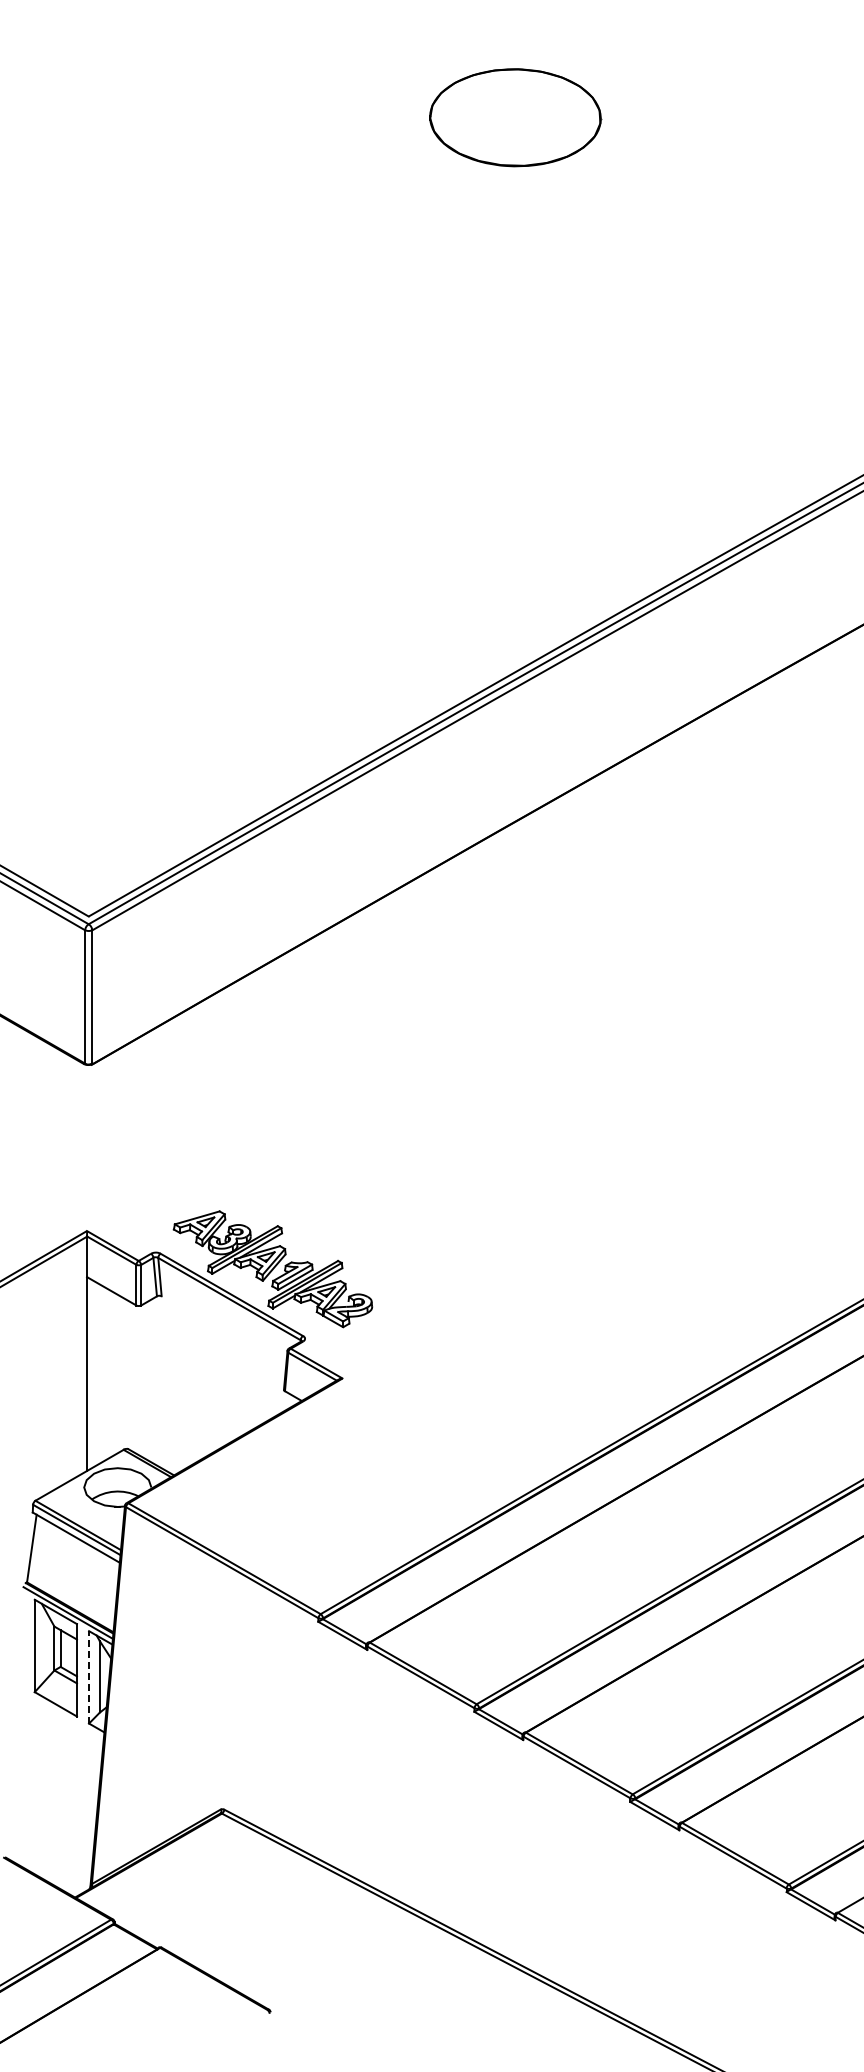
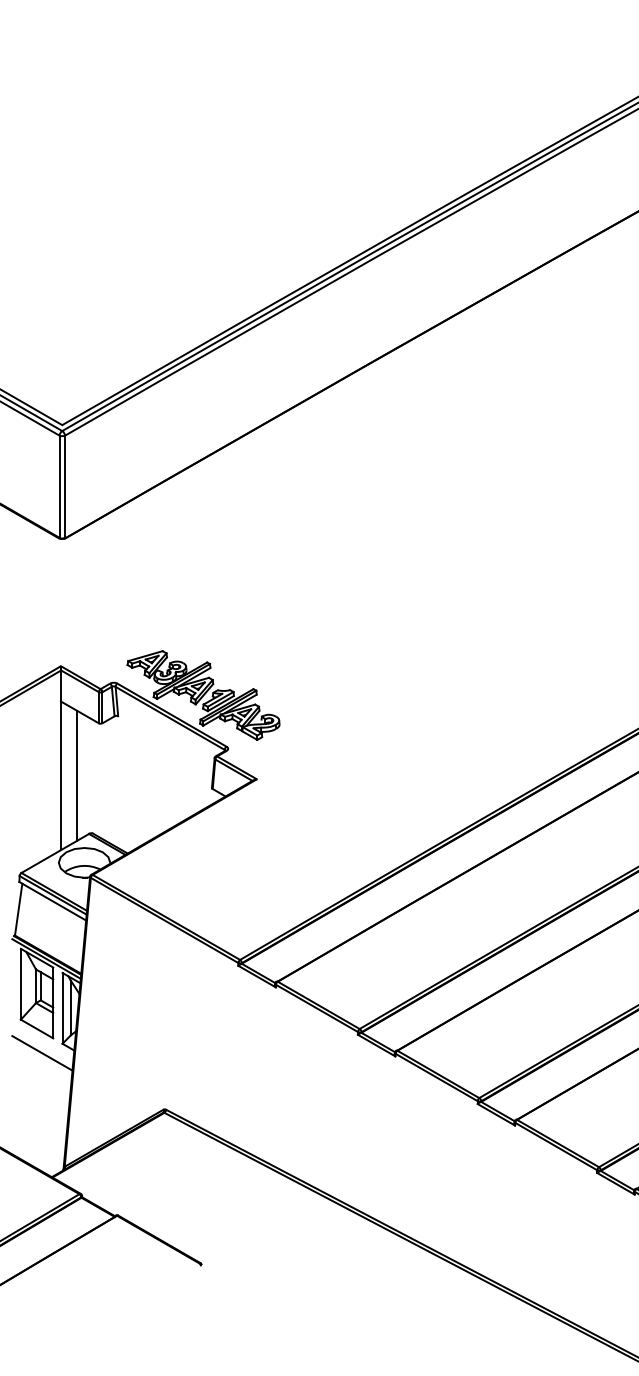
line: (107, 1374) -> (76, 776), added
line: (89, 1676) -> (62, 1007), dashed -> solid
line: (62, 1735) -> (42, 1052), added

